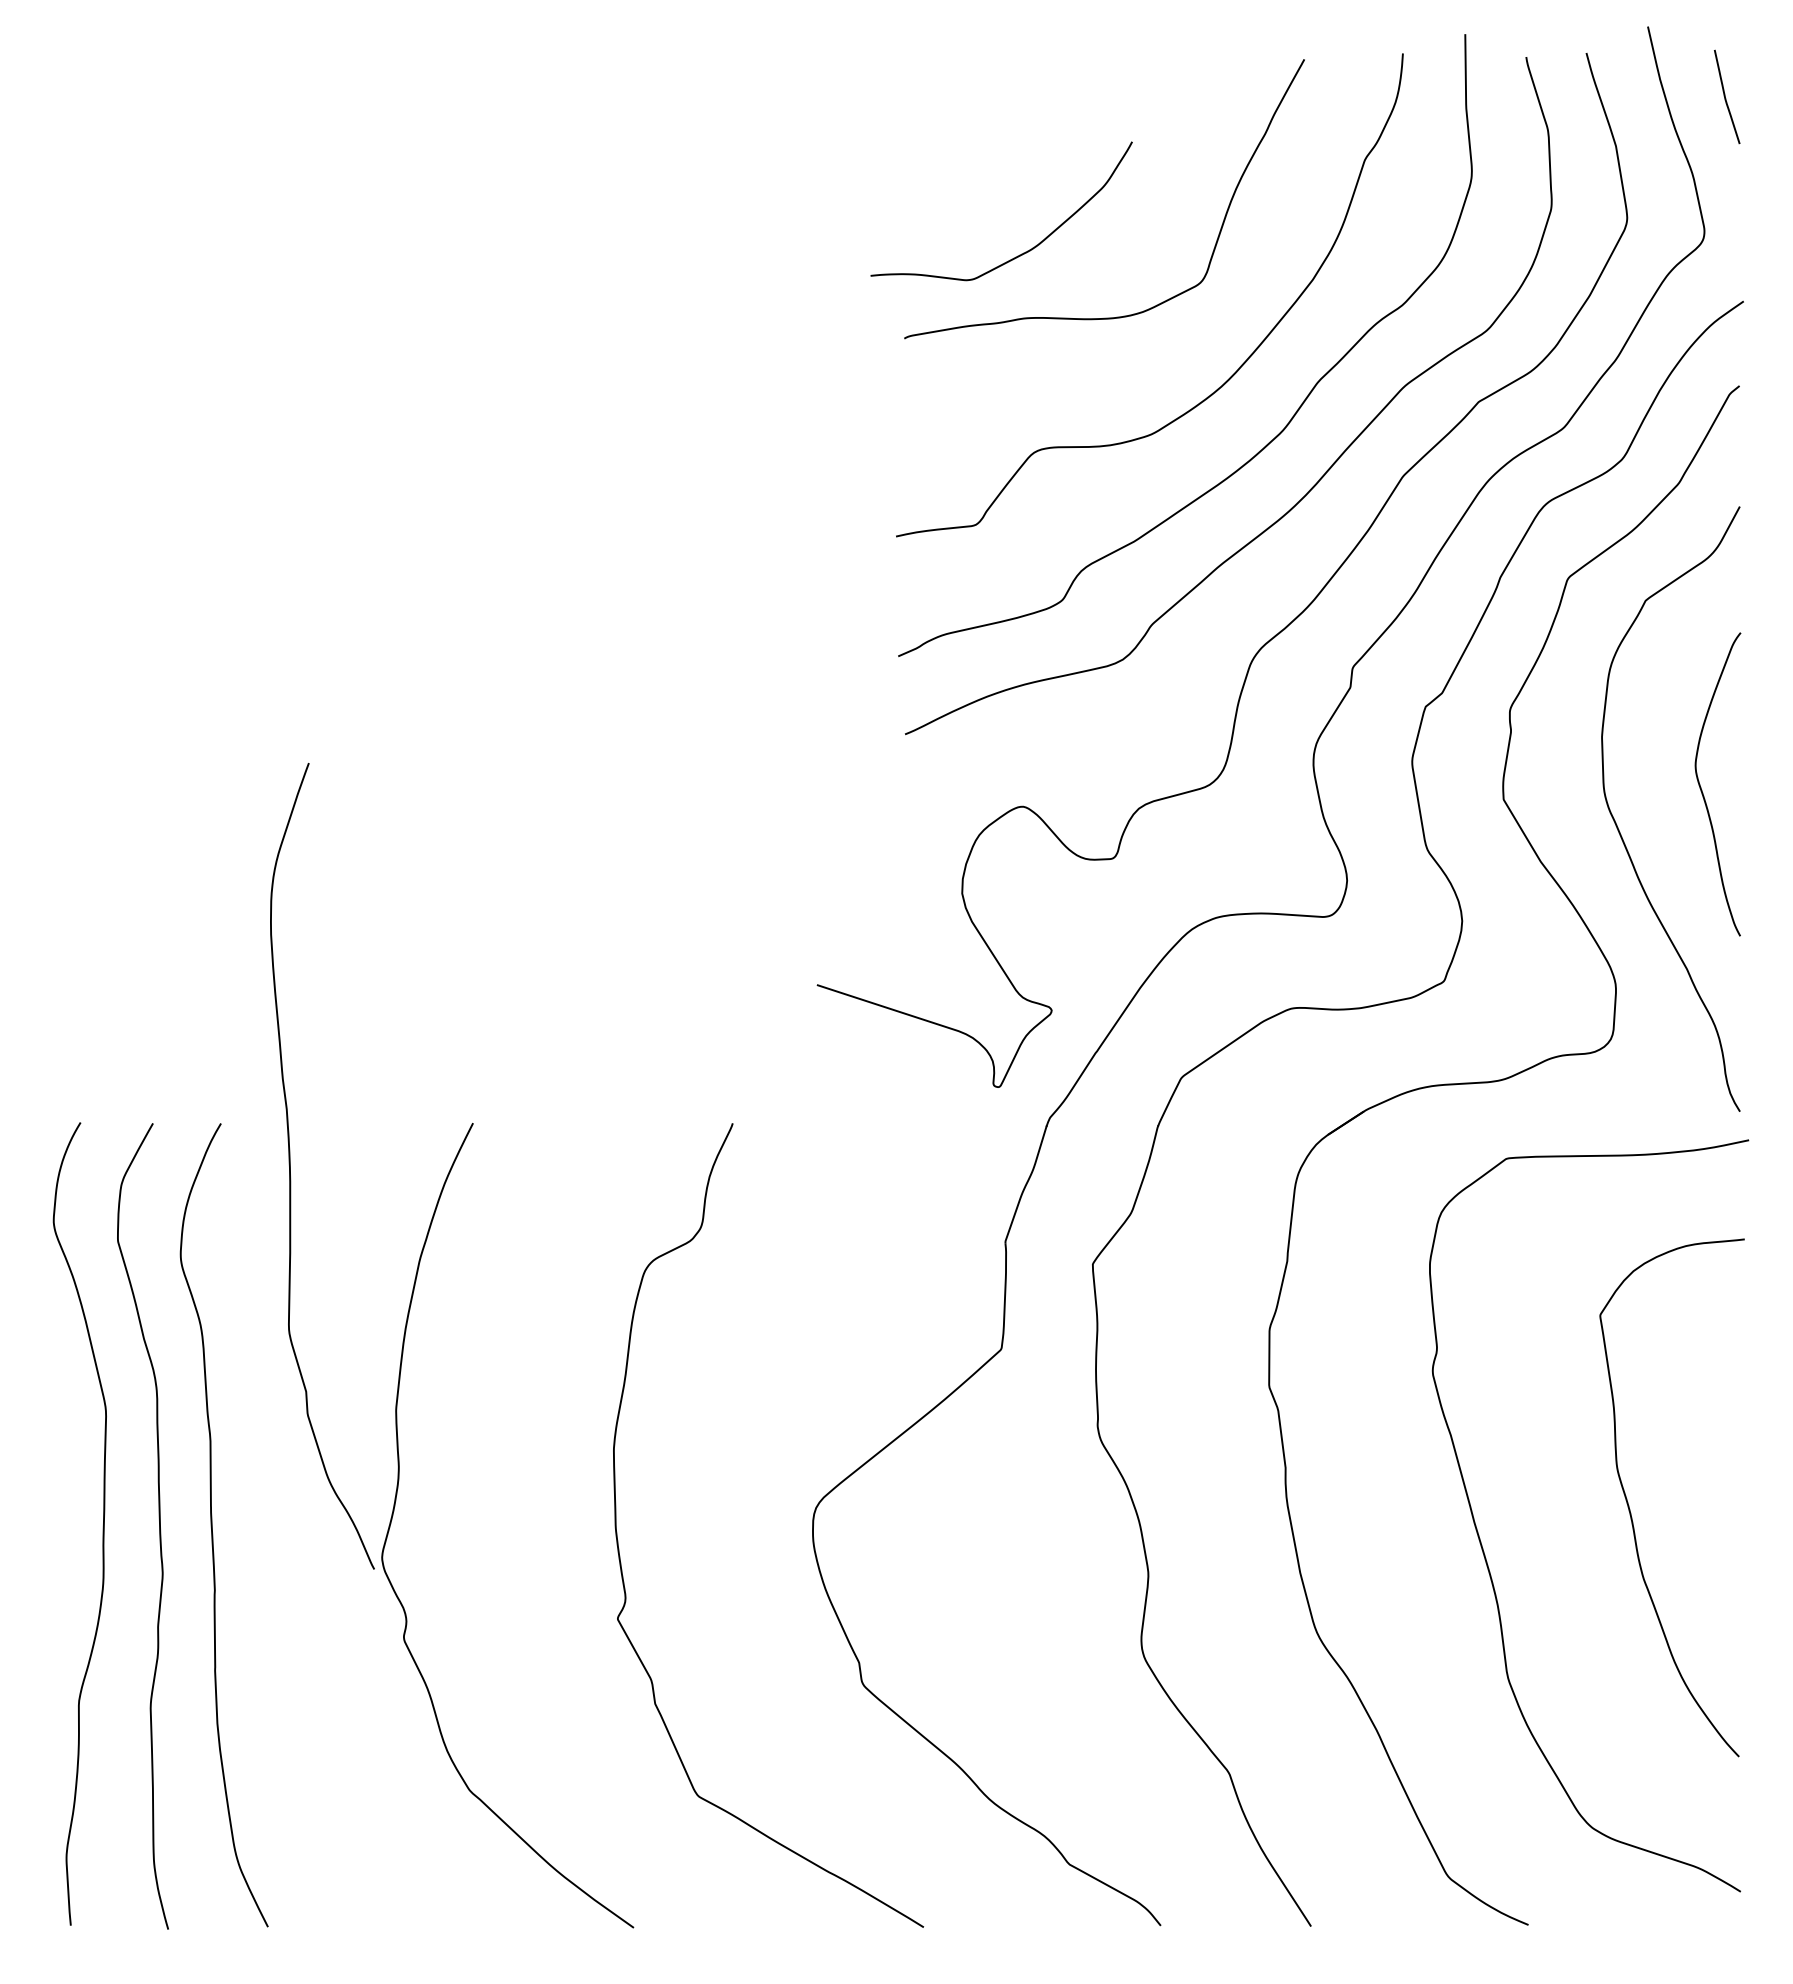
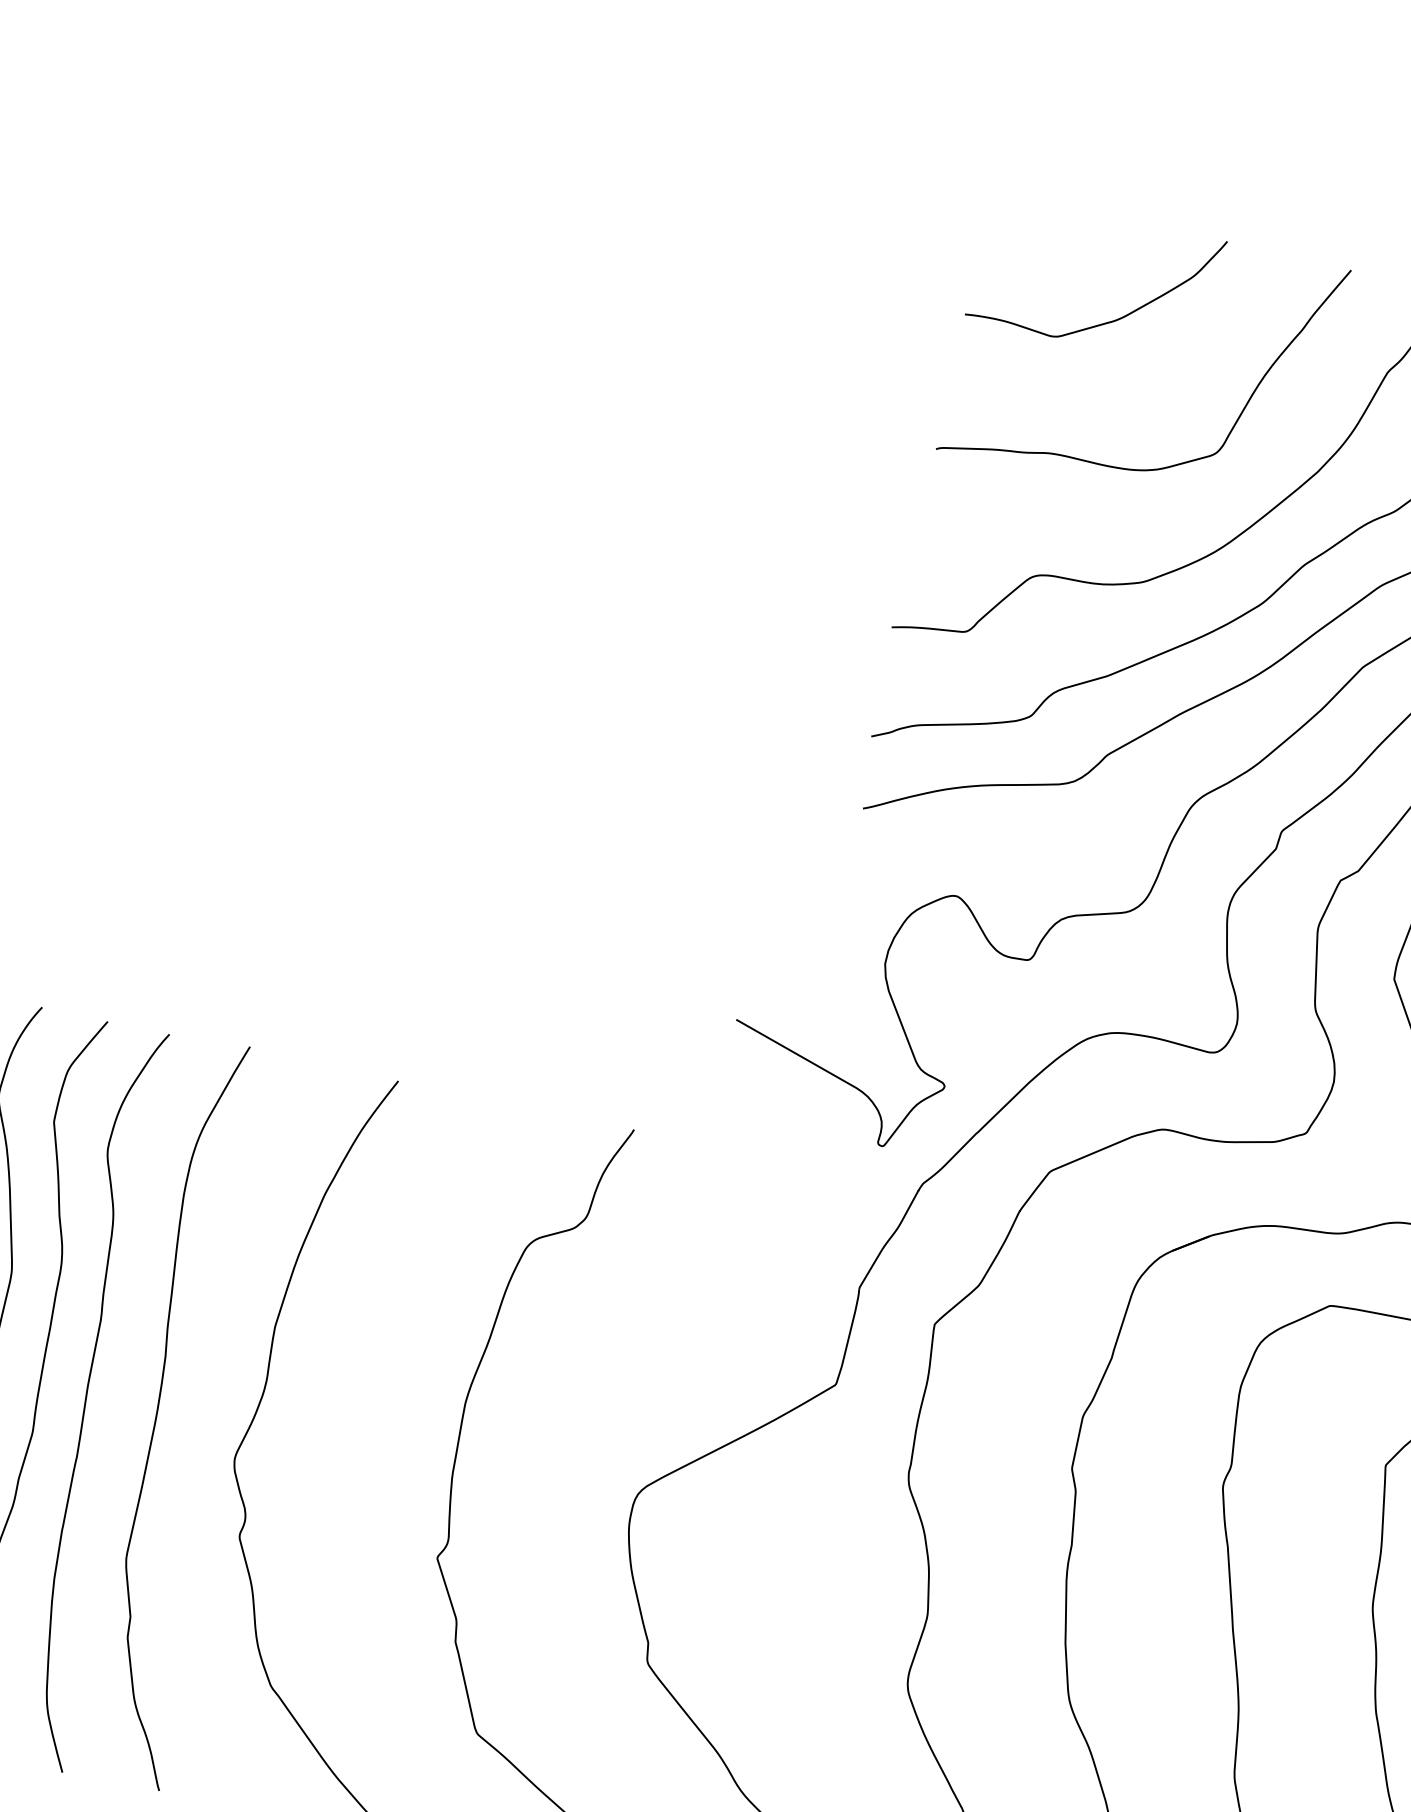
curve: (1021, 253) -> (1106, 322), moved
curve: (290, 1166) -> (158, 1409), moved

